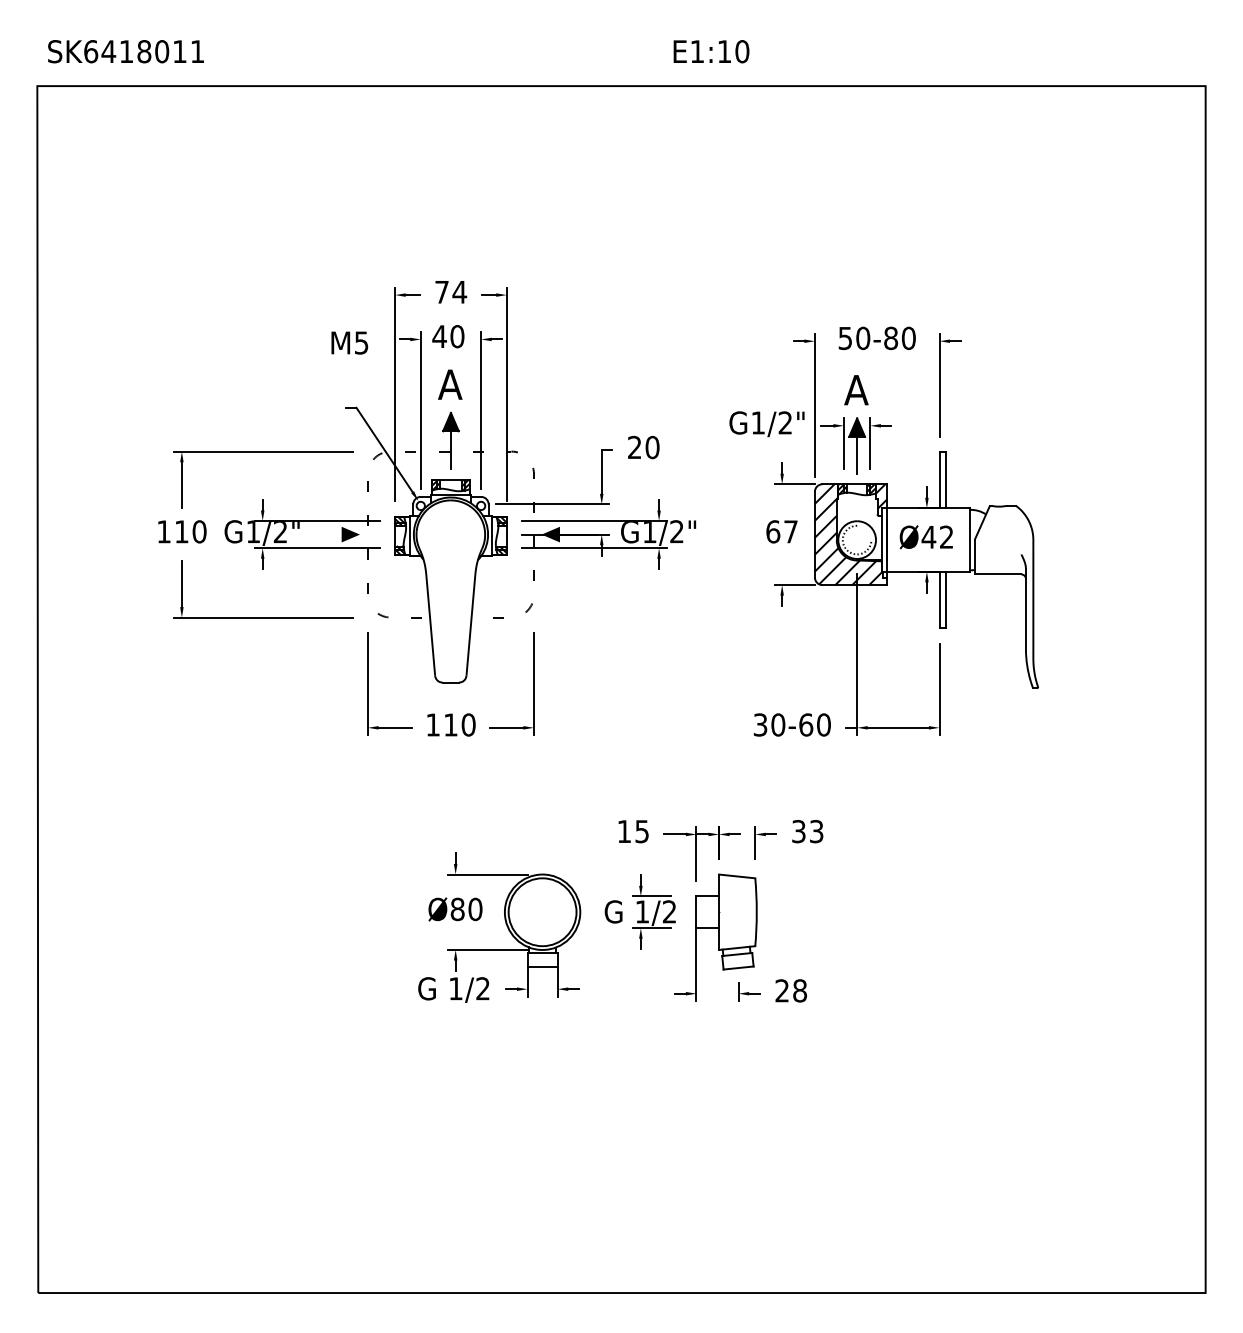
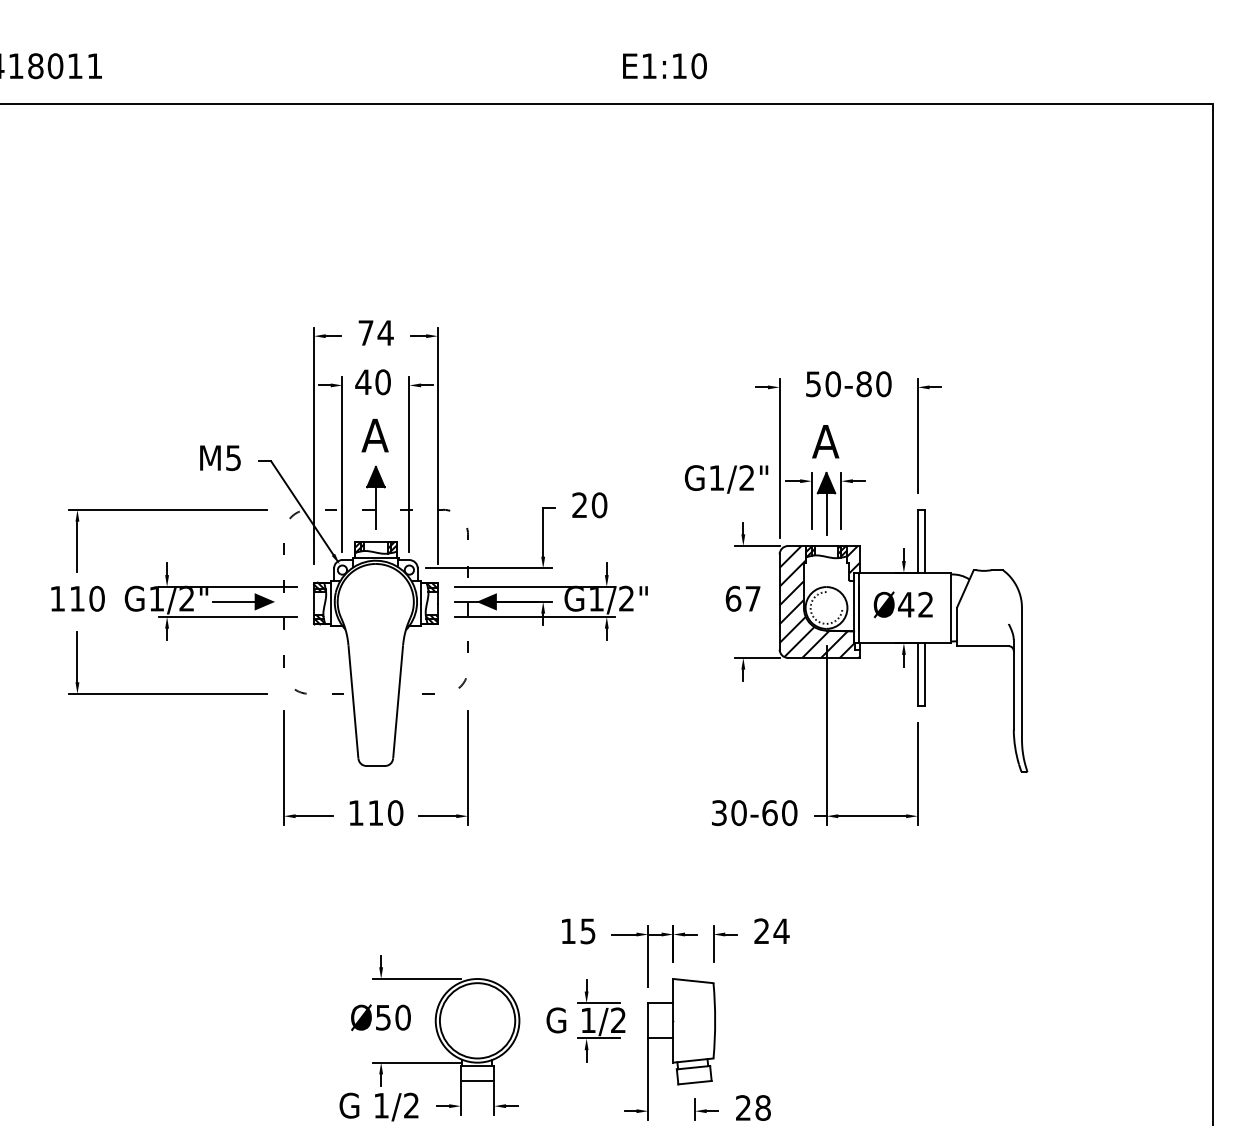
text: (349, 342) -> (220, 457), moved
line: (322, 534) -> (233, 601), added
text: (807, 831) -> (771, 931), 33 -> 24
text: (457, 909) -> (383, 1017), Ø80 -> Ø50

